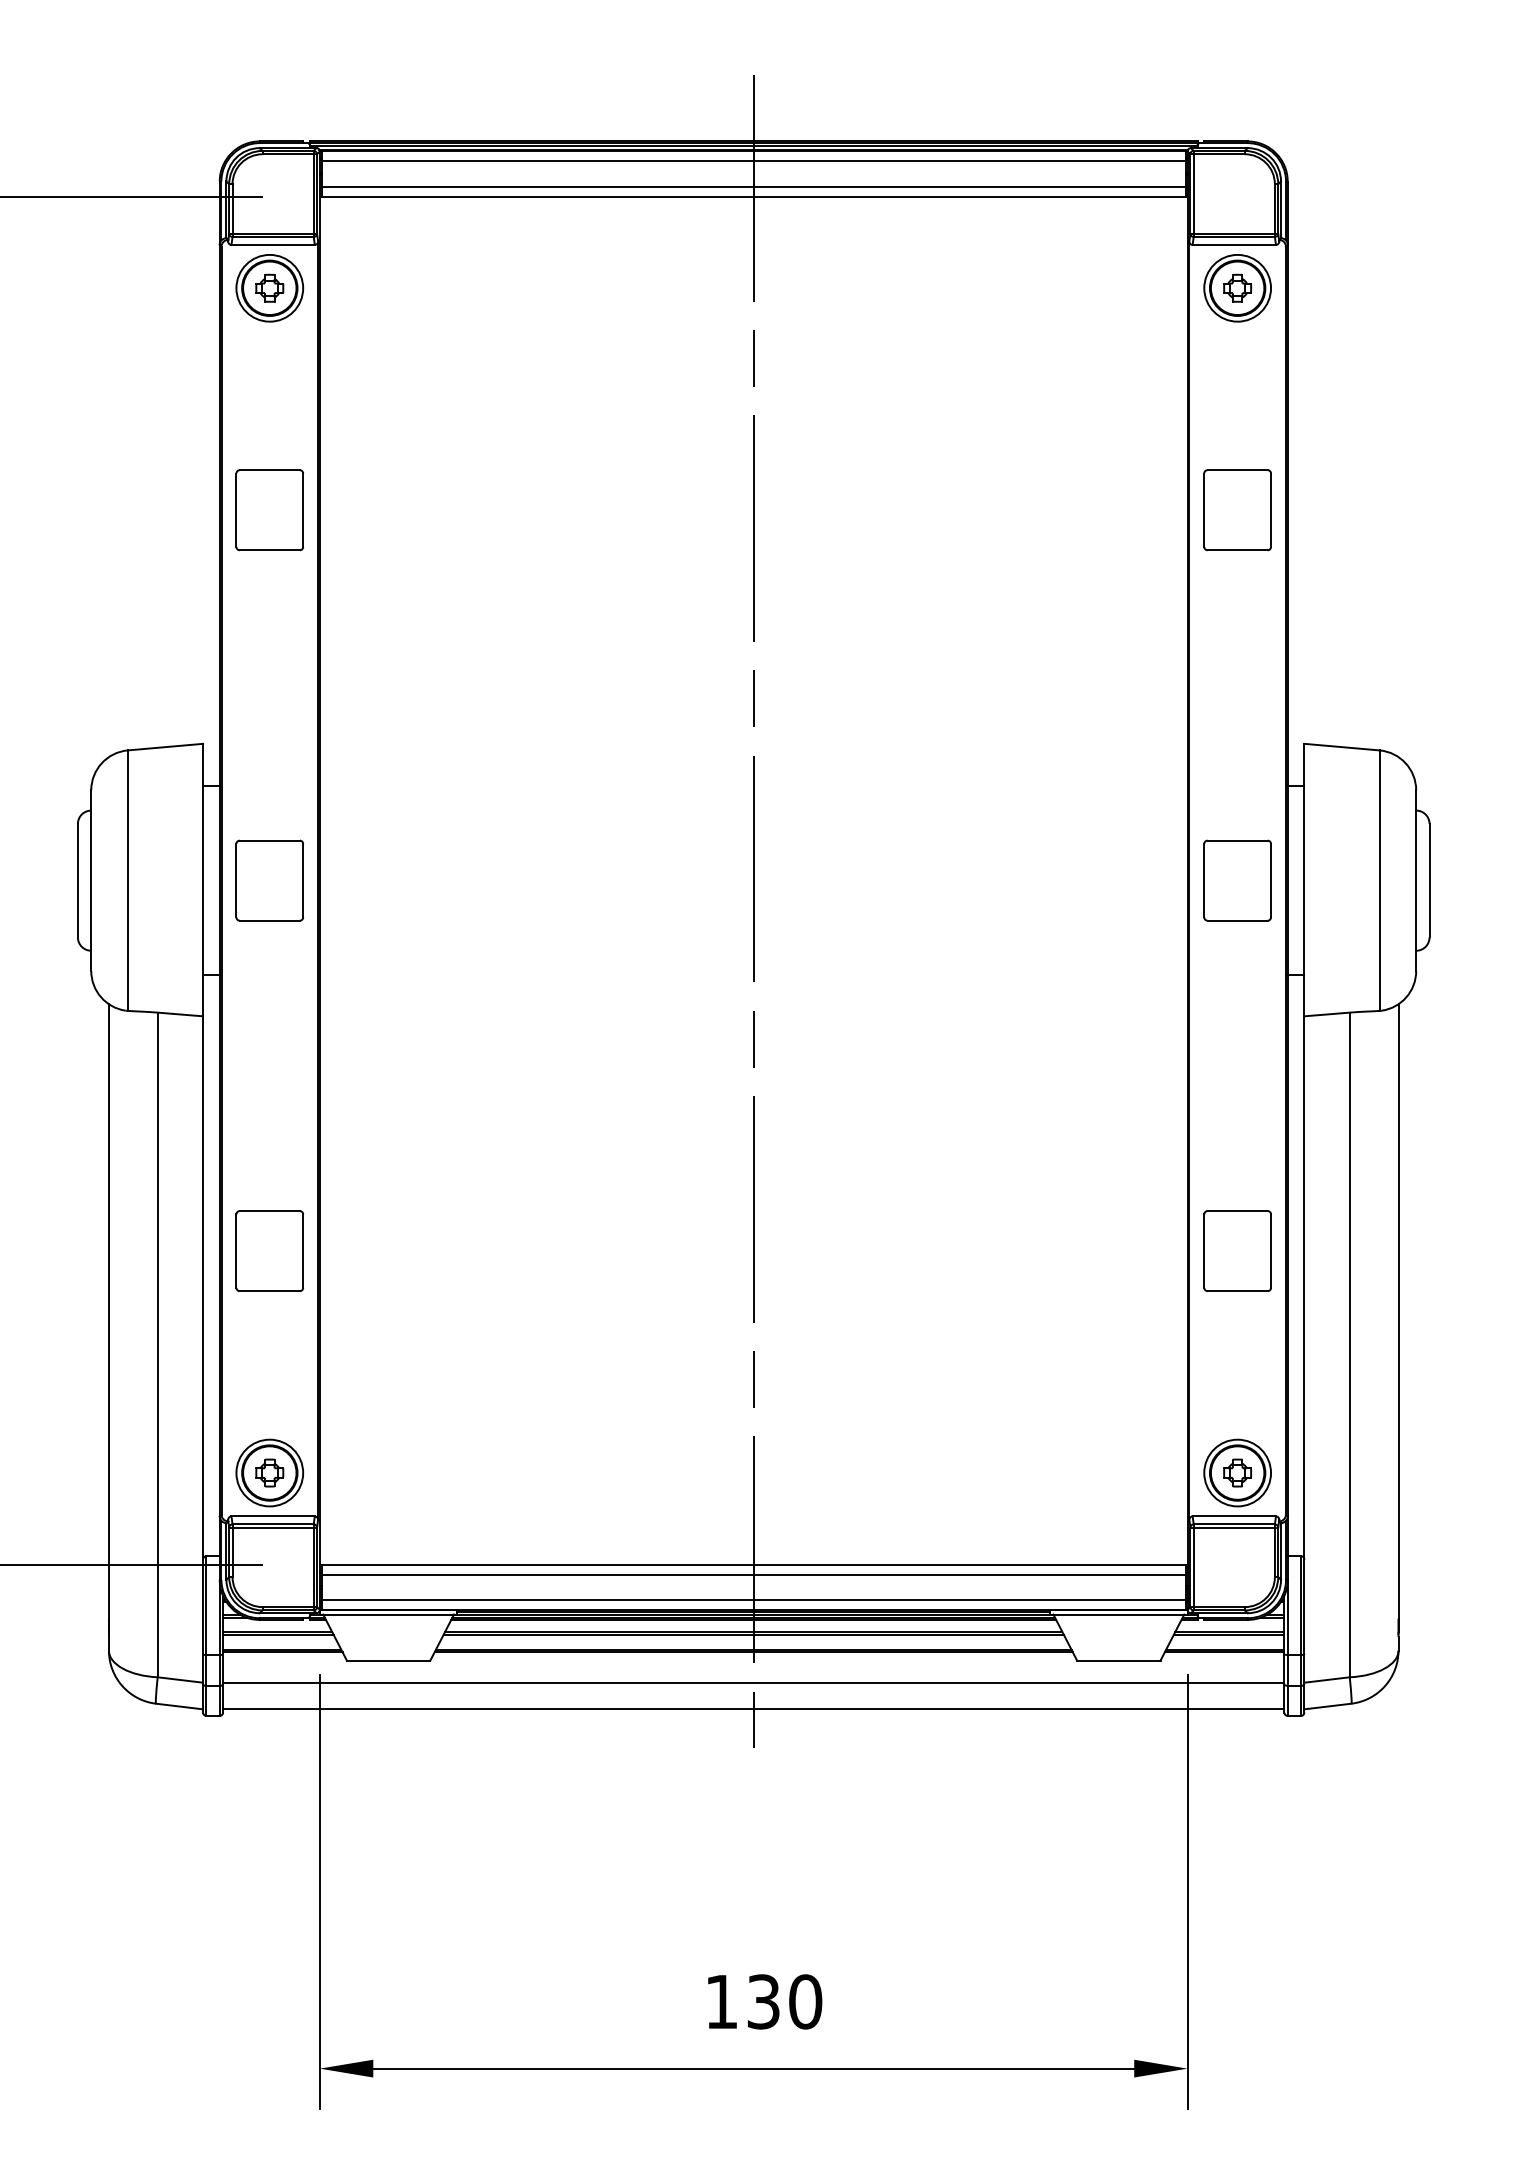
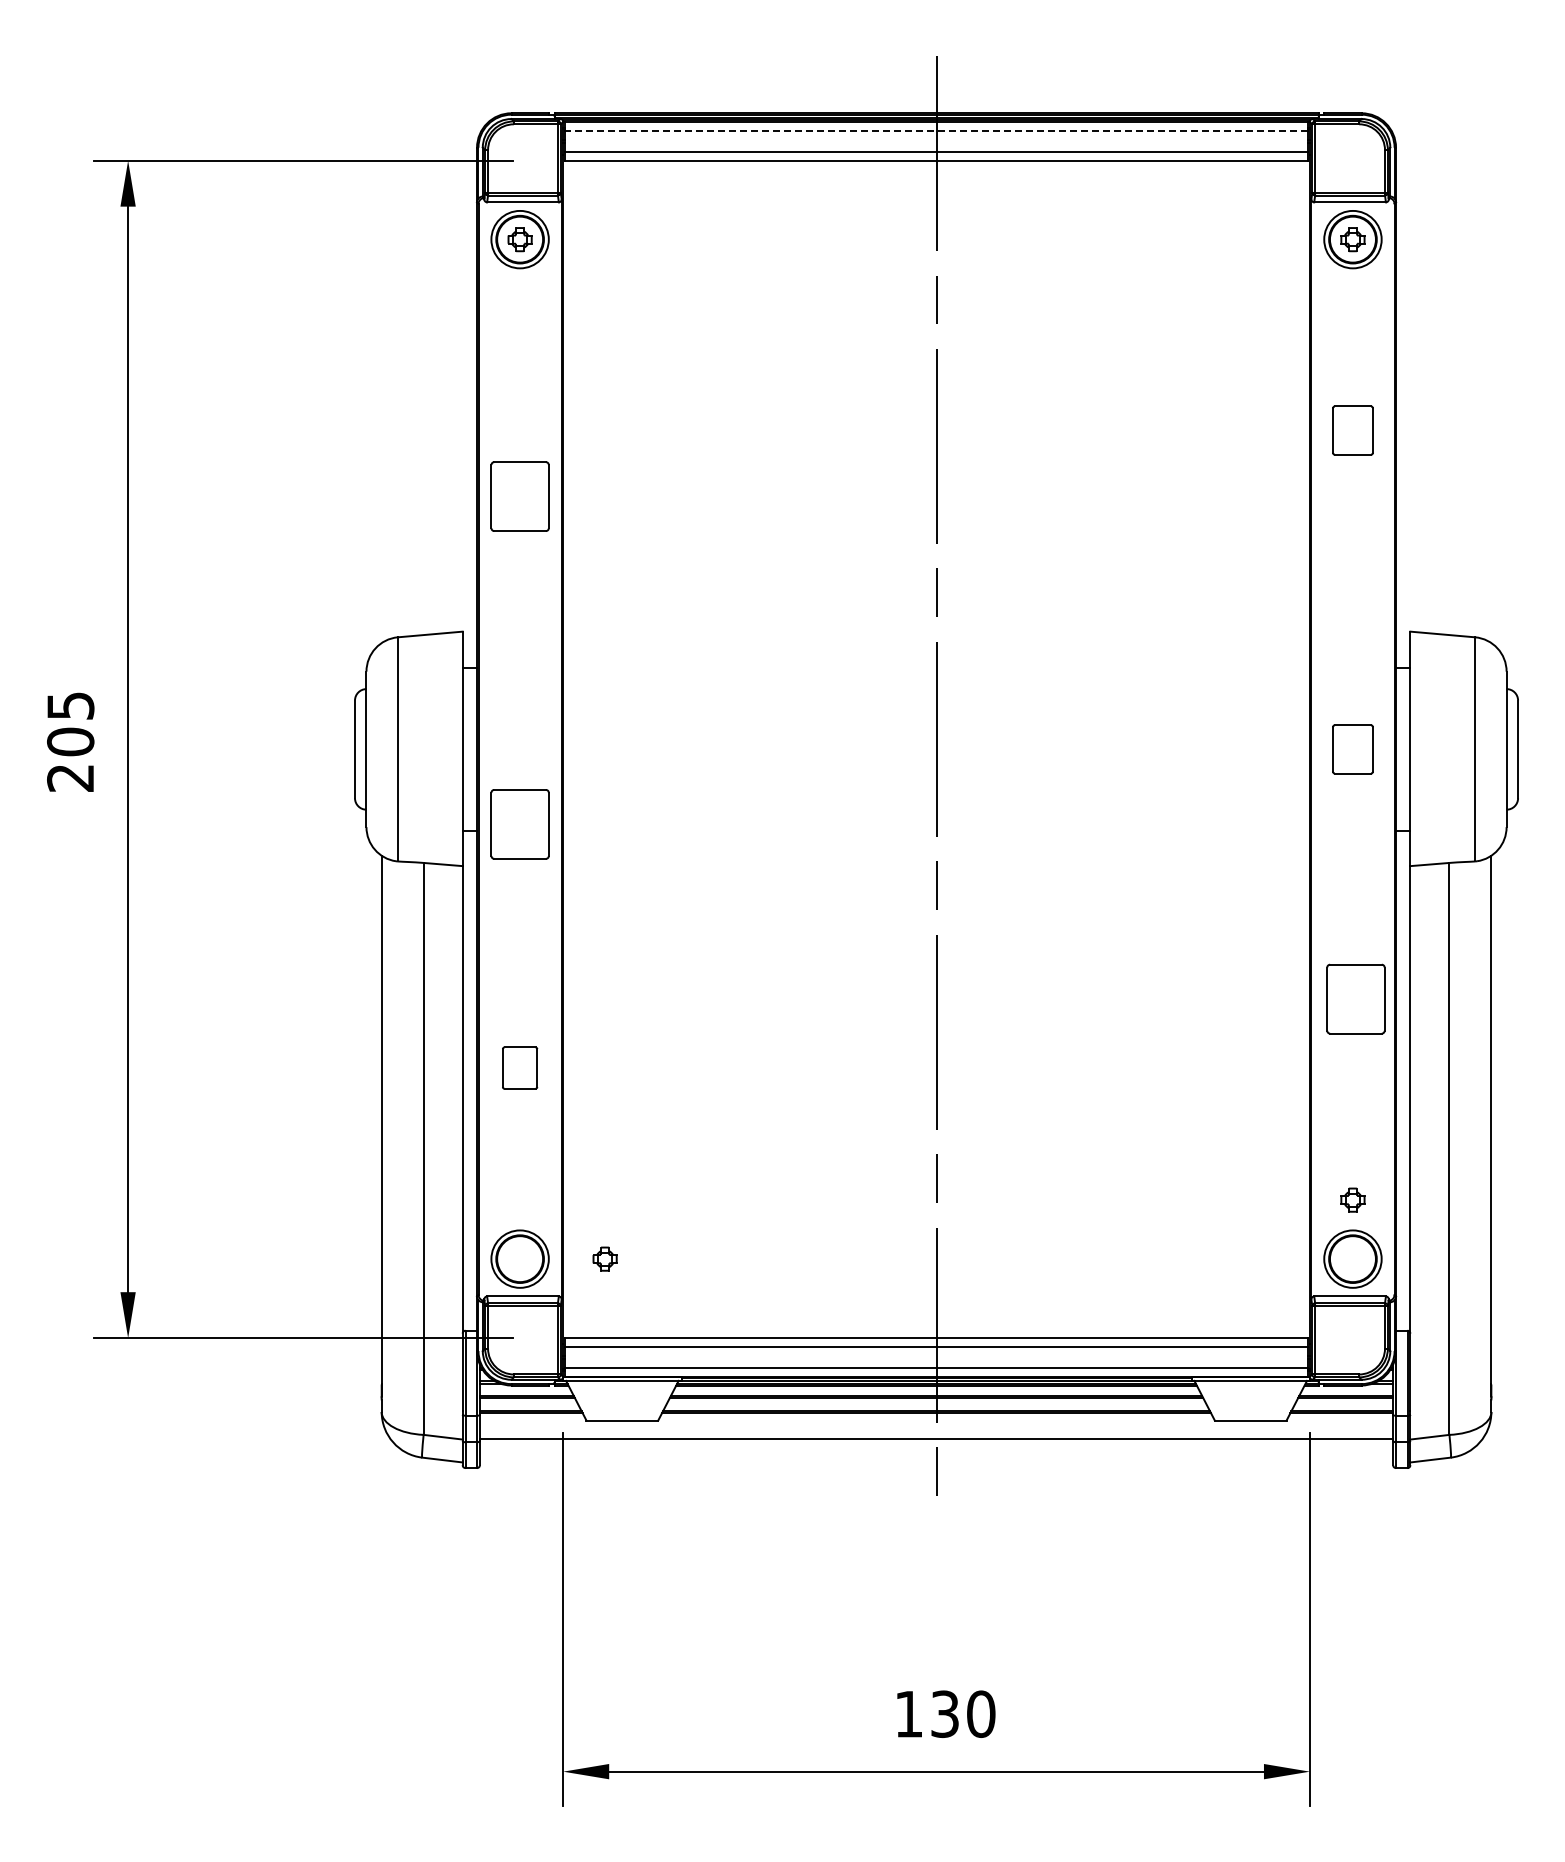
line: (753, 161) -> (936, 130), solid -> dashed
part: (269, 510) -> (519, 496), moved
part: (1237, 510) -> (1352, 430), size x0.7
part: (269, 880) -> (519, 824), moved
part: (1237, 880) -> (1352, 749), size x0.7
part: (269, 1250) -> (519, 1067), size x0.6
part: (1237, 1250) -> (1355, 998), moved
part: (269, 1472) -> (604, 1258), moved
part: (1237, 1472) -> (1352, 1199), moved
line: (753, 1709) -> (936, 1462), removed

